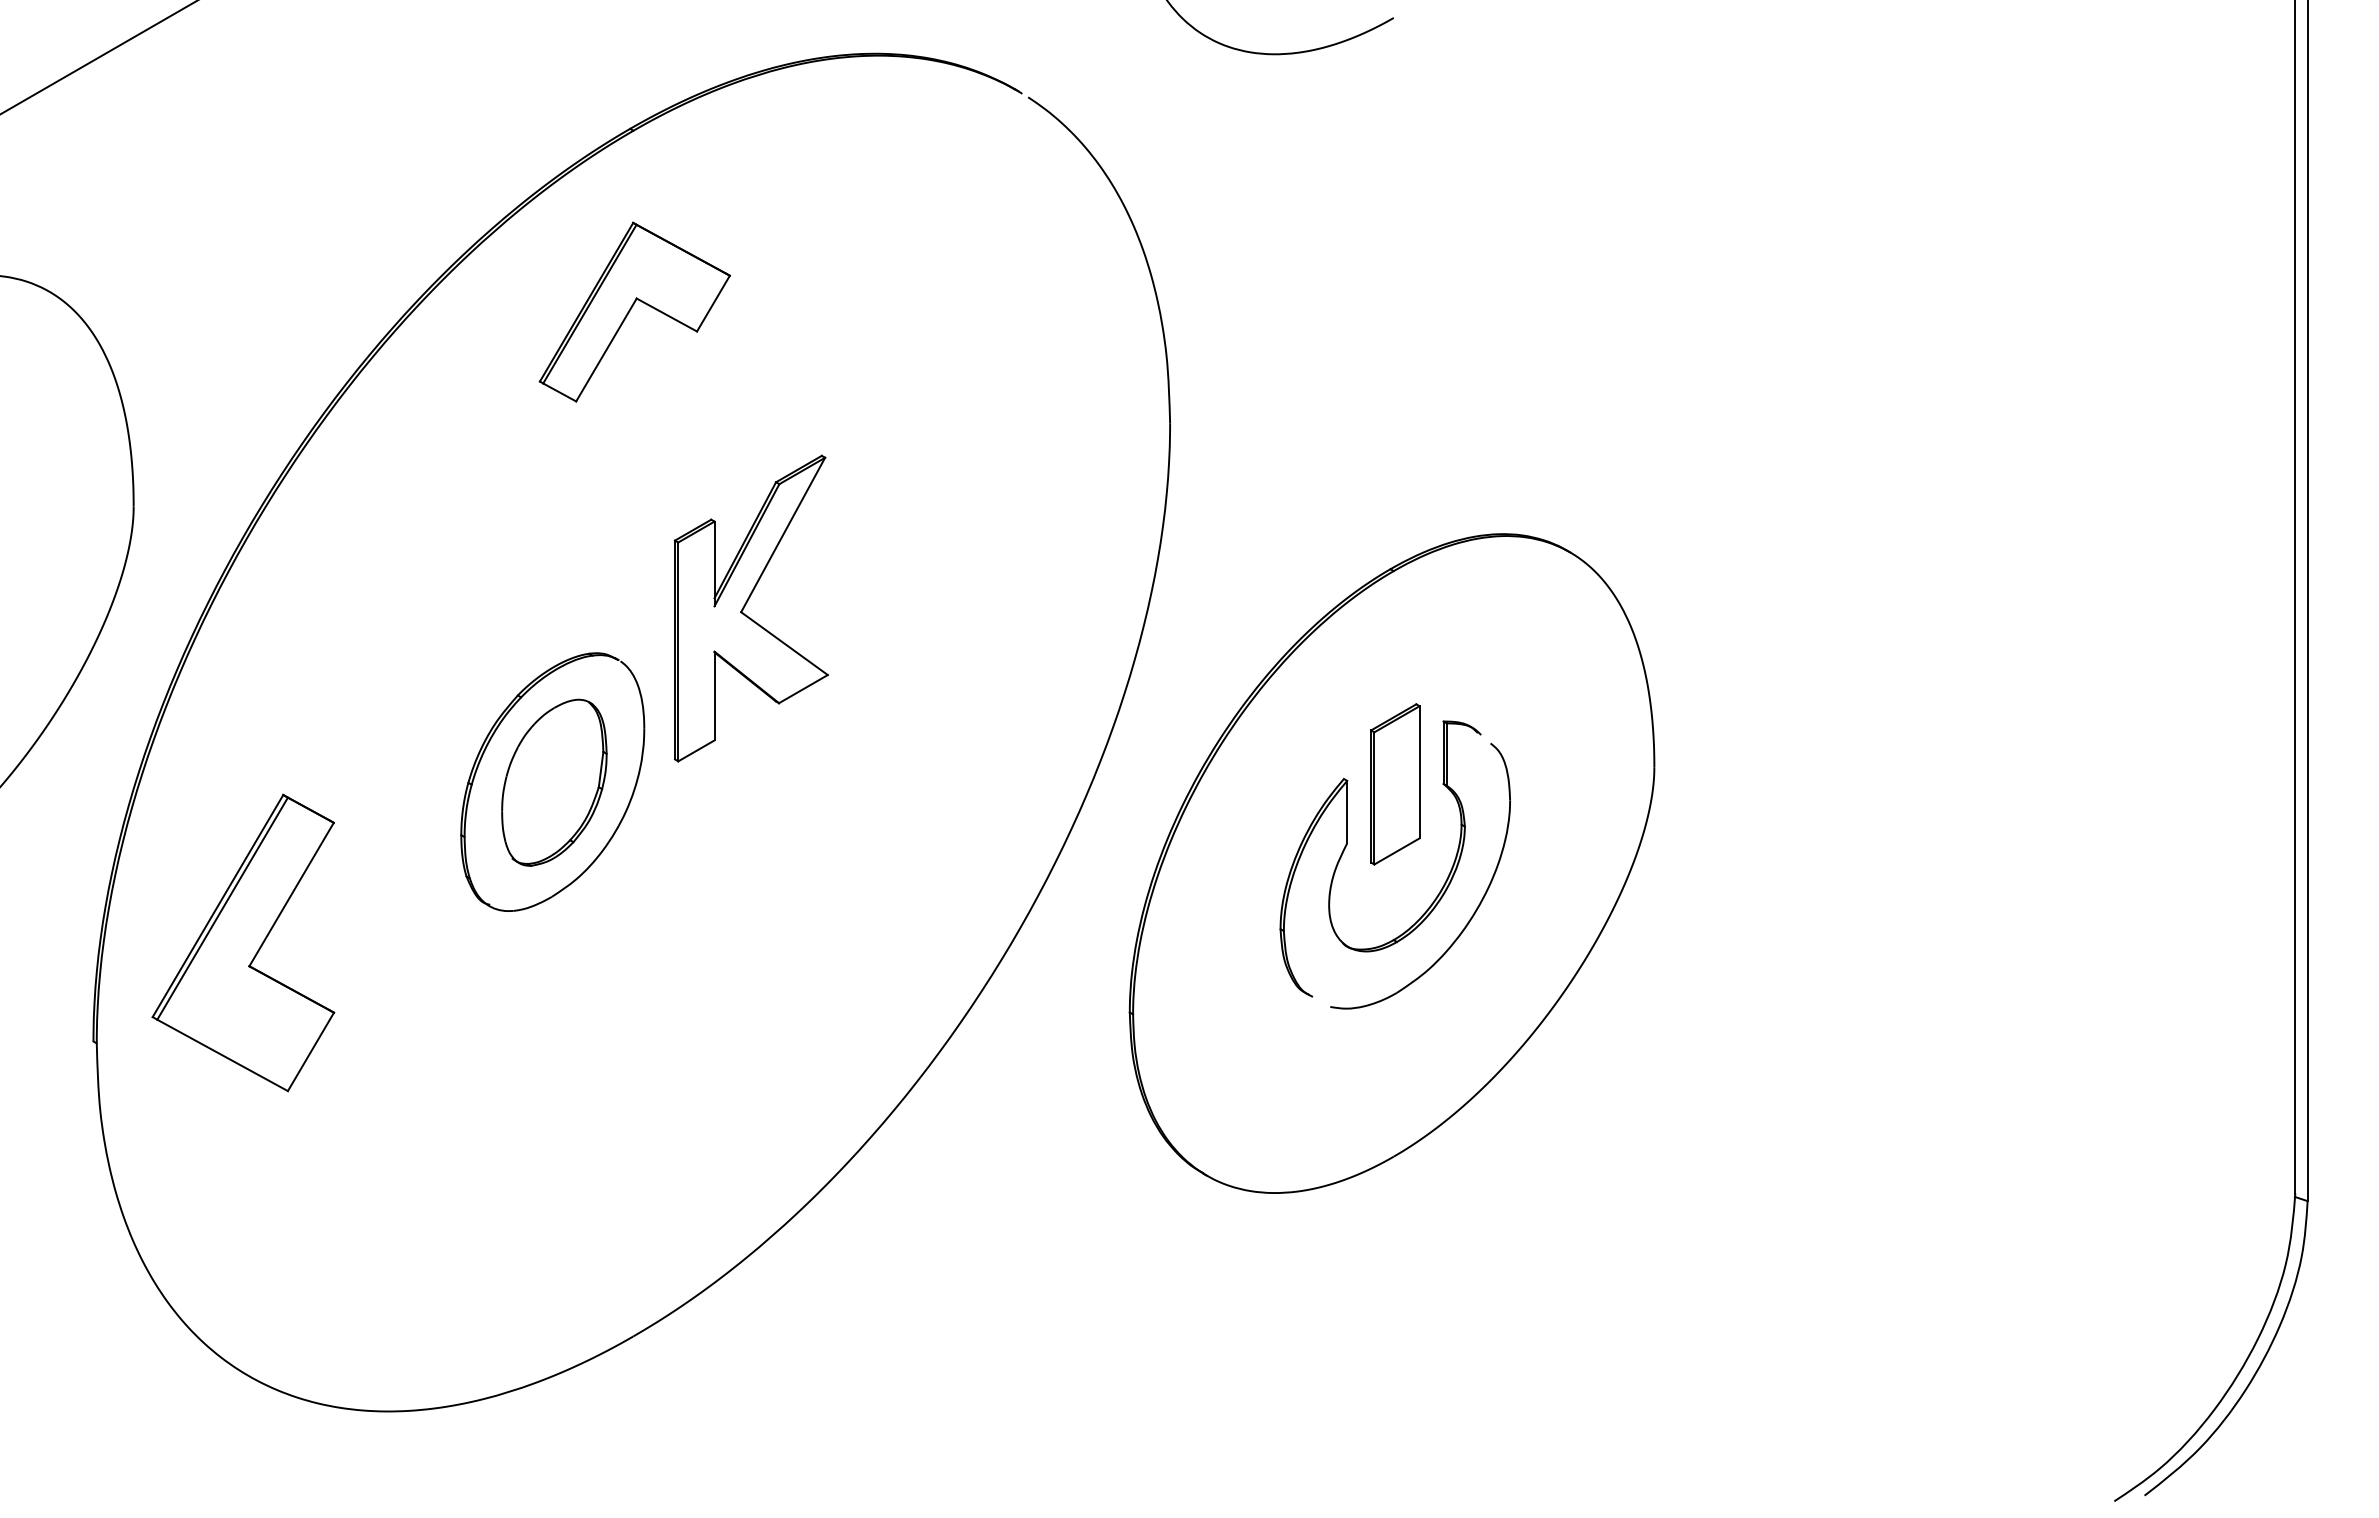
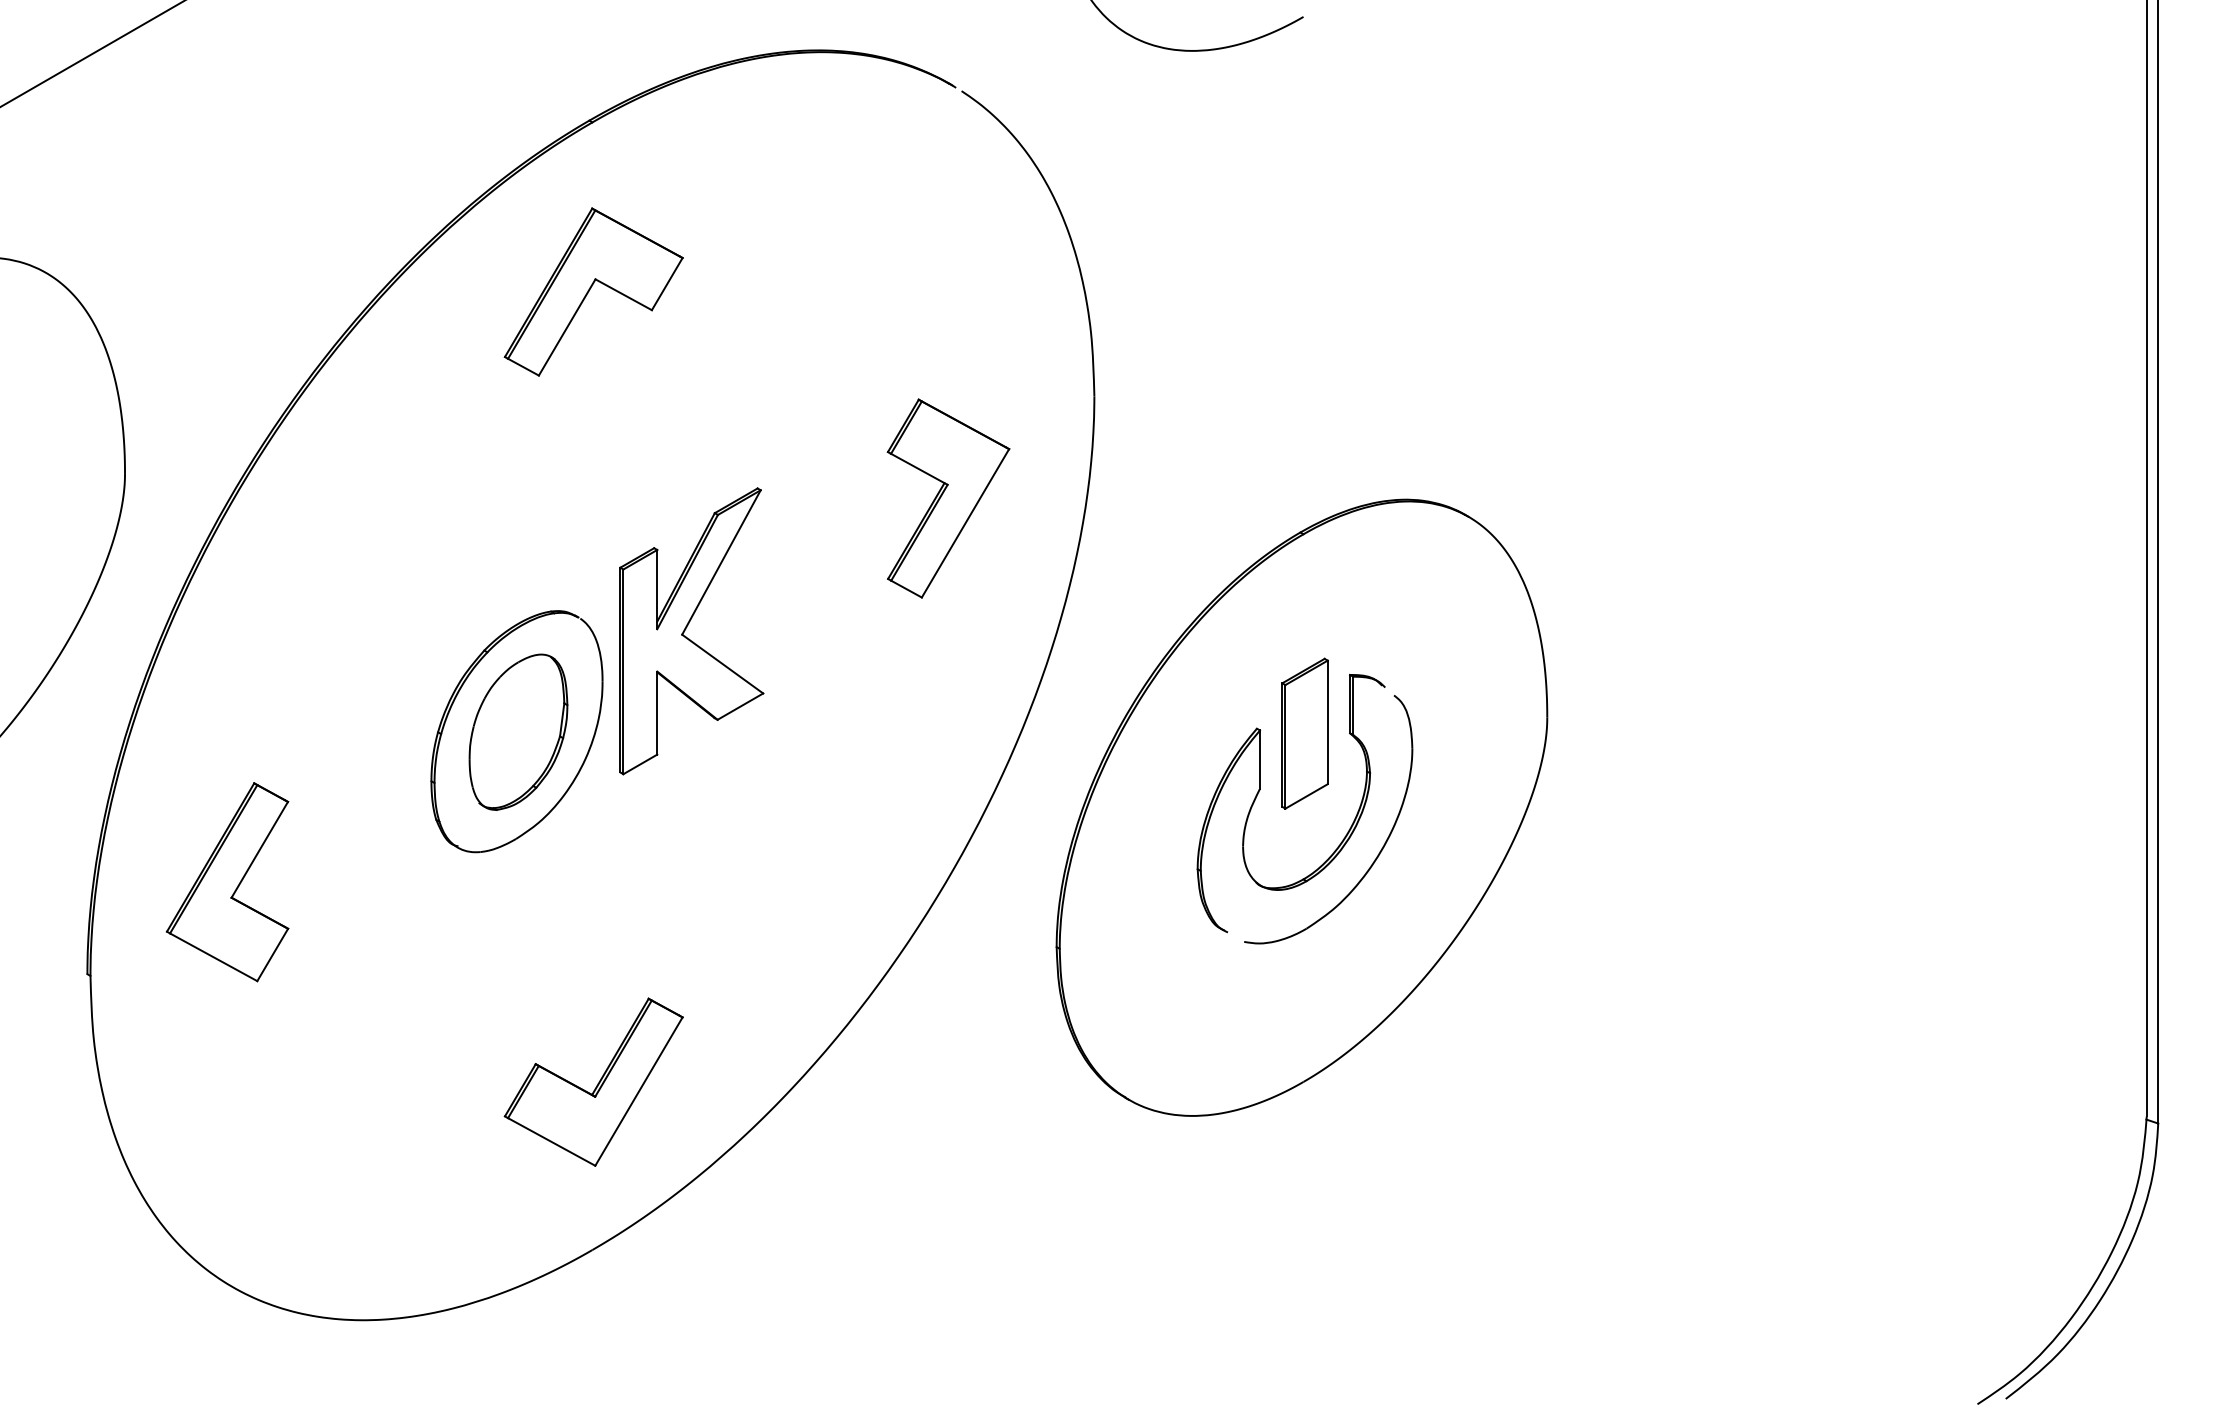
part: (1014, 532) -> (948, 498), added
part: (751, 608) -> (691, 631), moved
part: (243, 943) -> (227, 882), size x0.71
part: (634, 1156) -> (593, 1081), added

